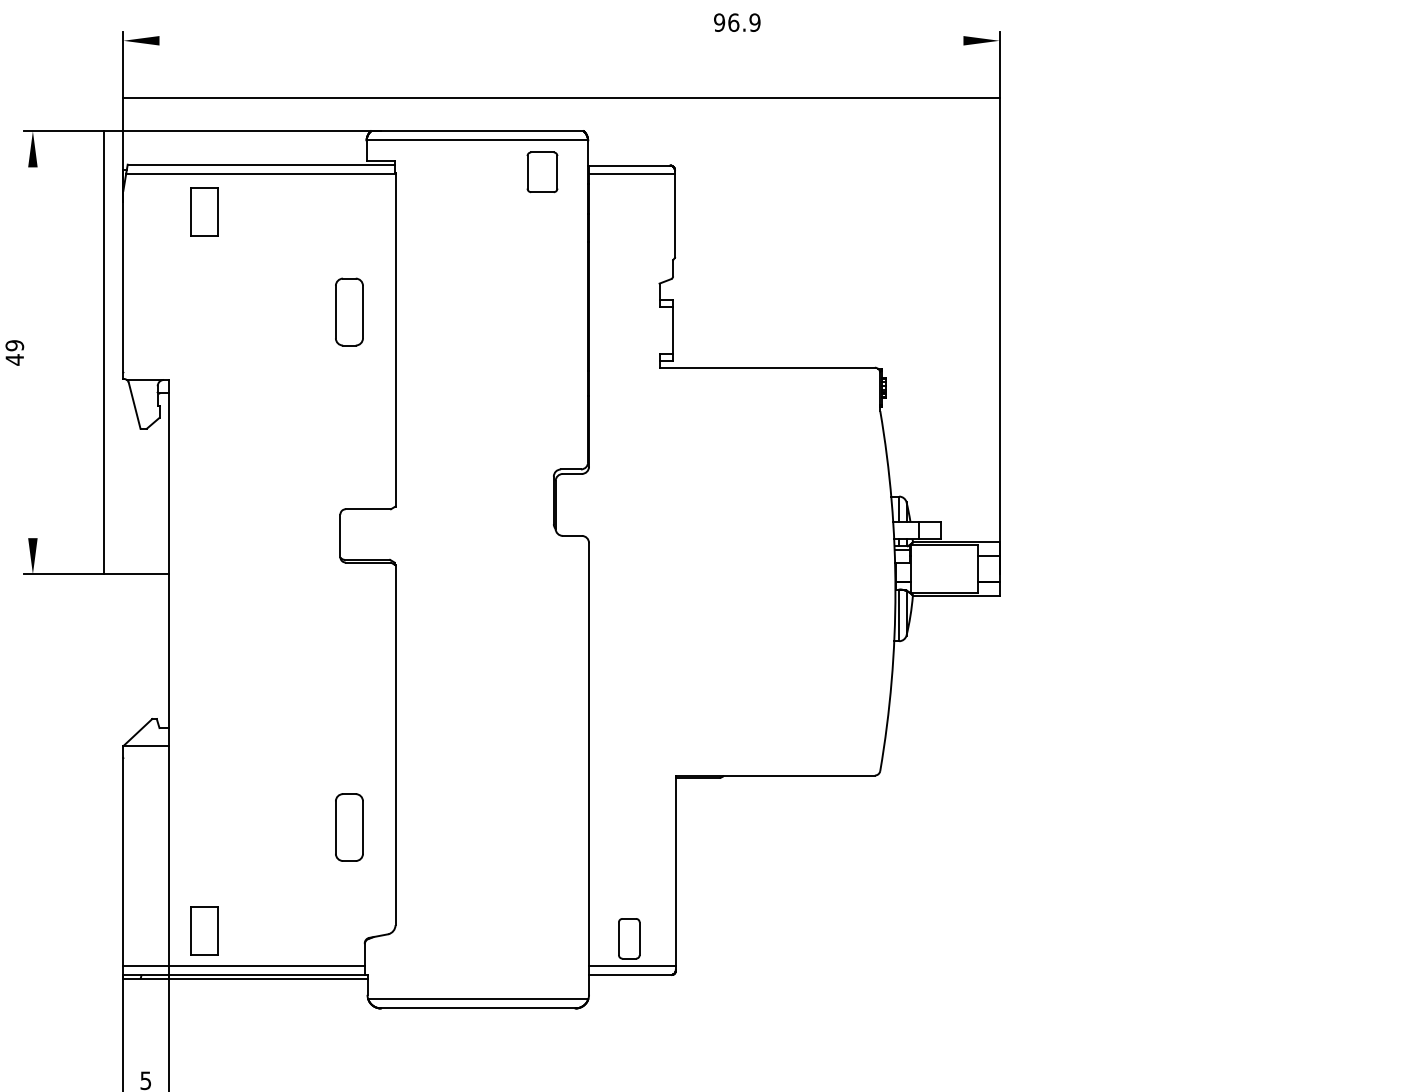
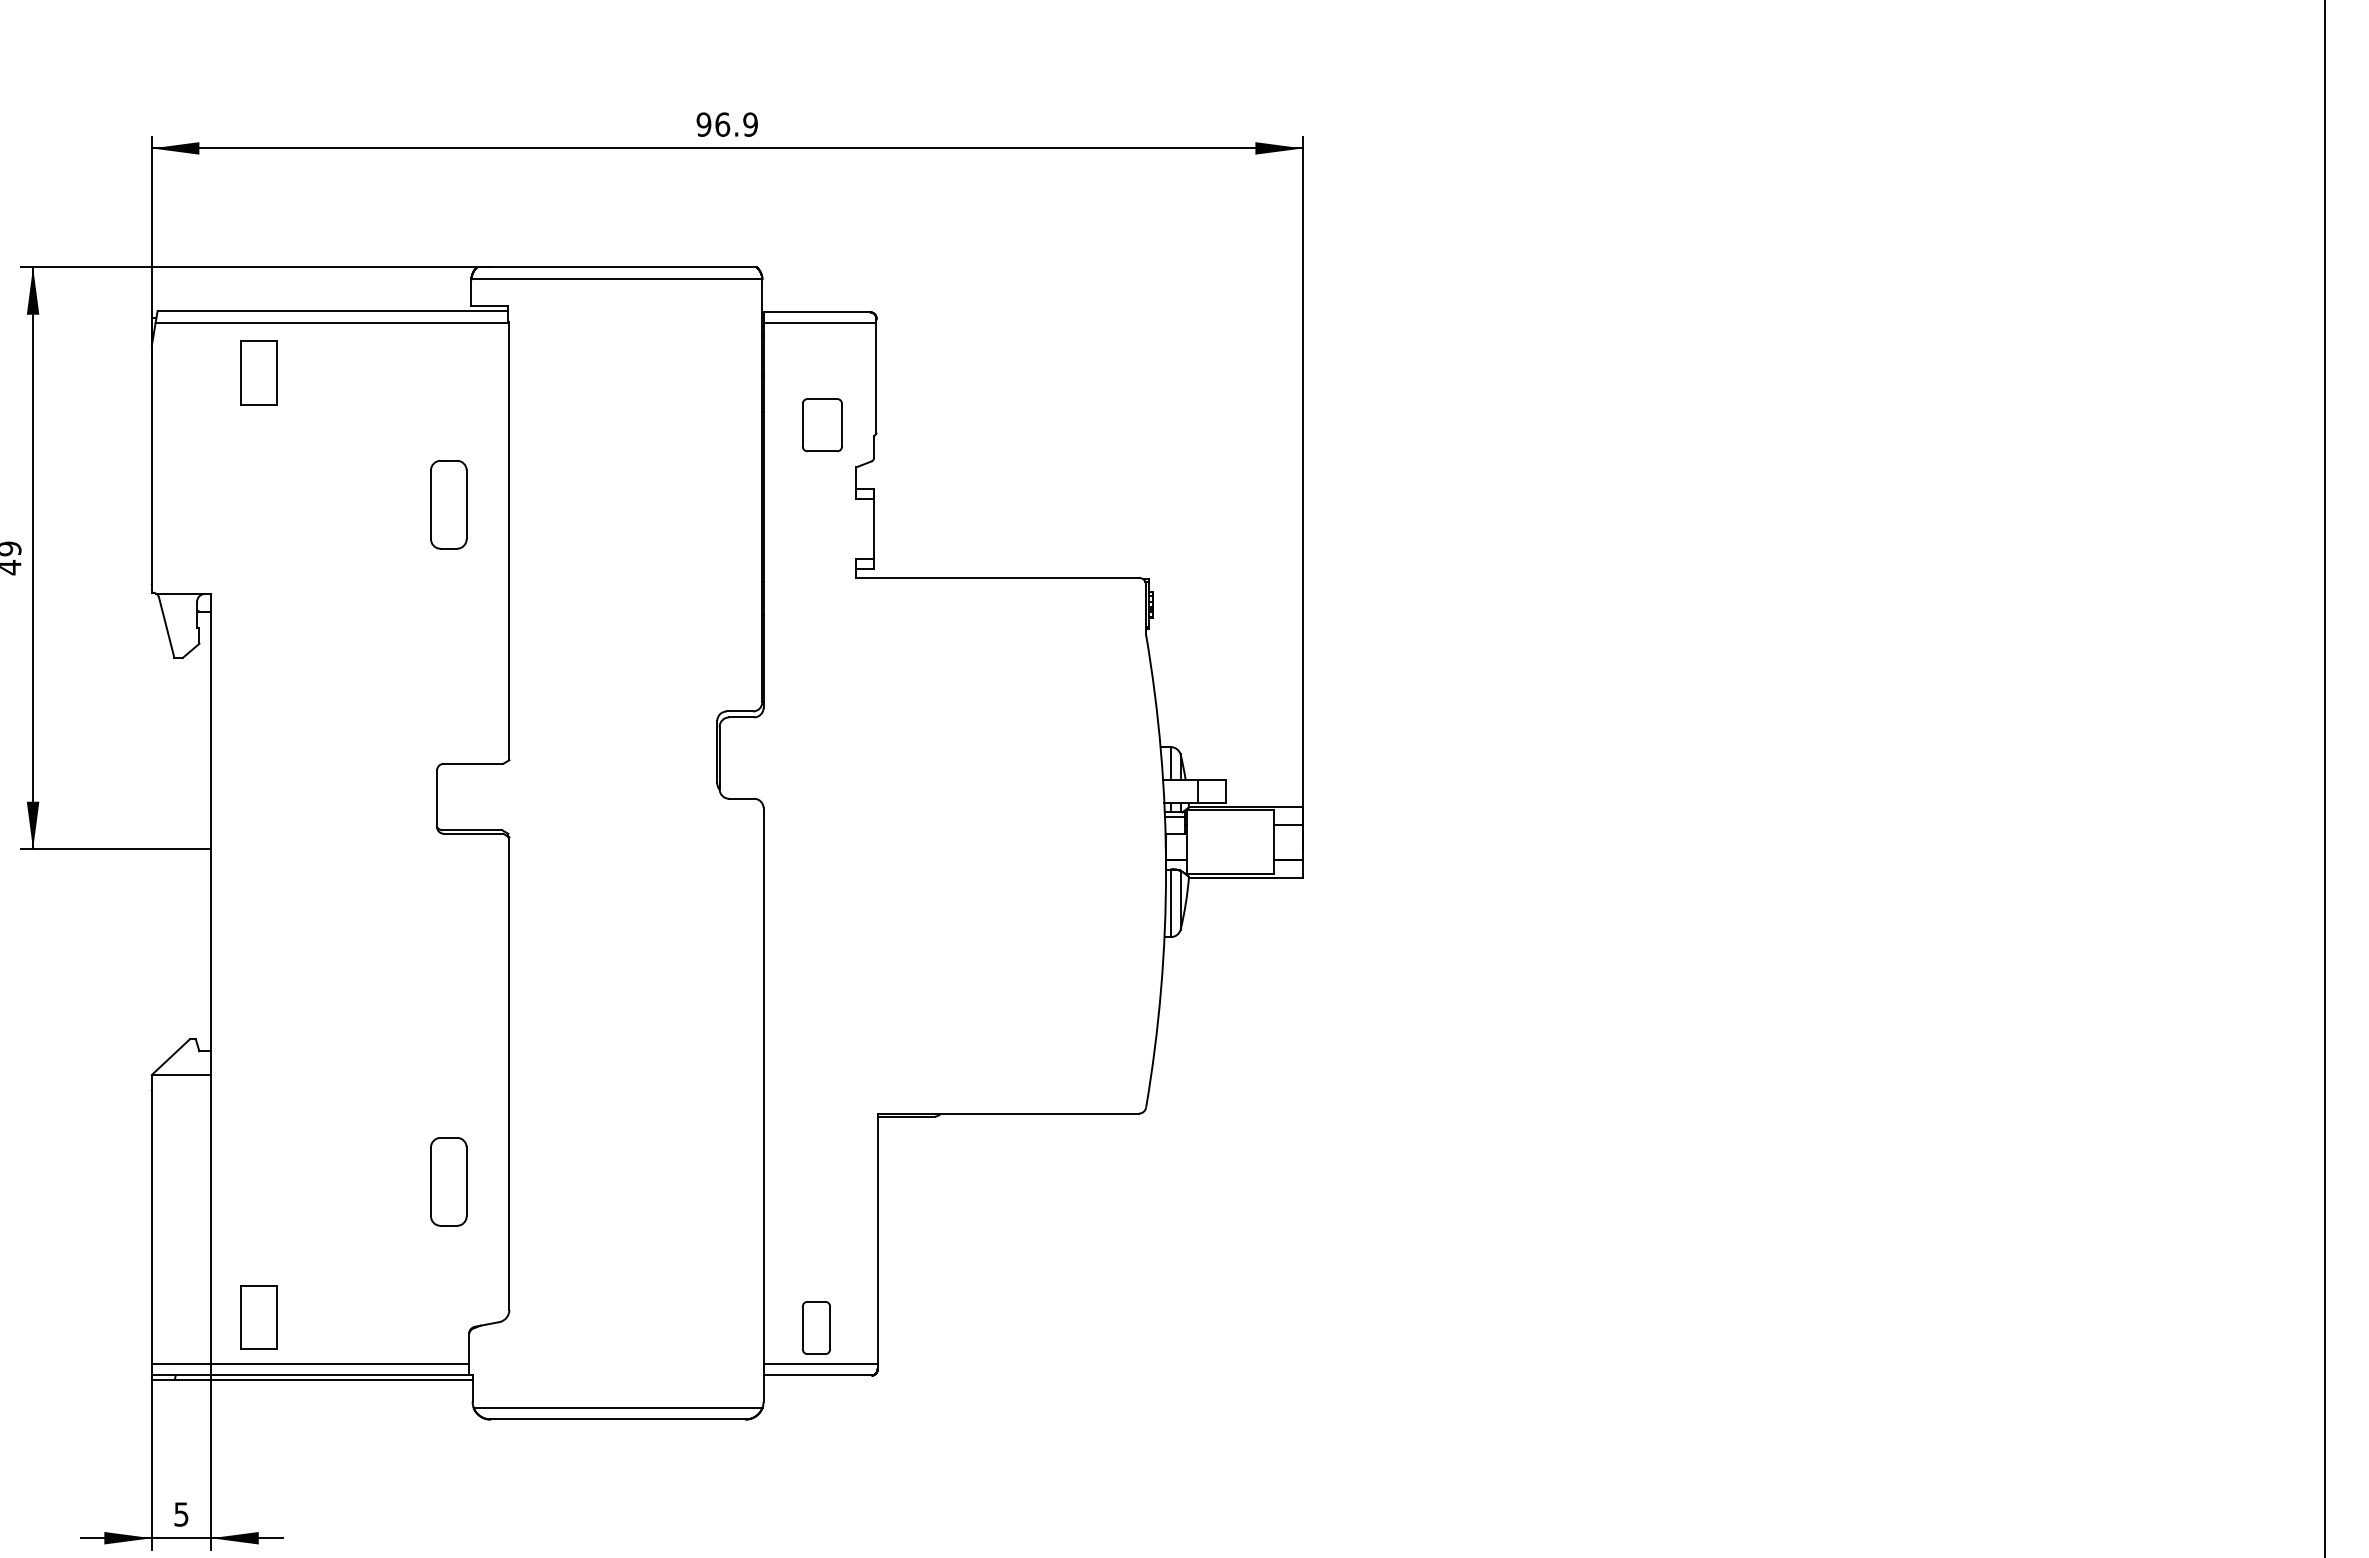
text: (736, 22) -> (726, 124), moved
line: (560, 97) -> (726, 148), moved
part: (542, 172) -> (822, 425), moved
line: (104, 352) -> (33, 558), moved

